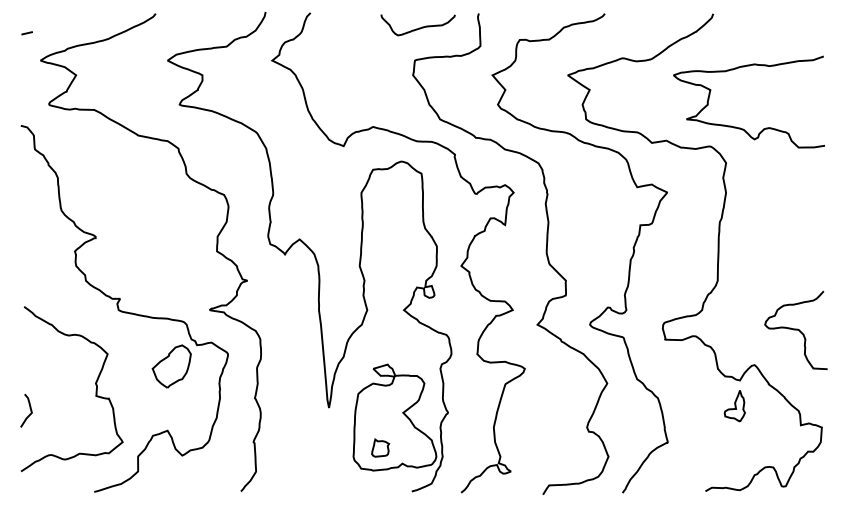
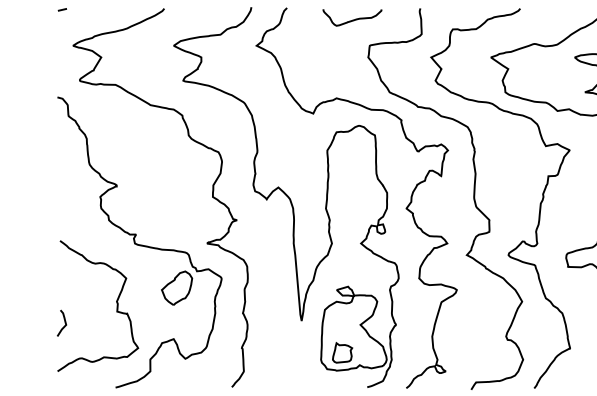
curve: (419, 27) -> (353, 19), moved
line: (26, 33) -> (61, 10), moved
part: (380, 447) -> (342, 352), size x1.43

